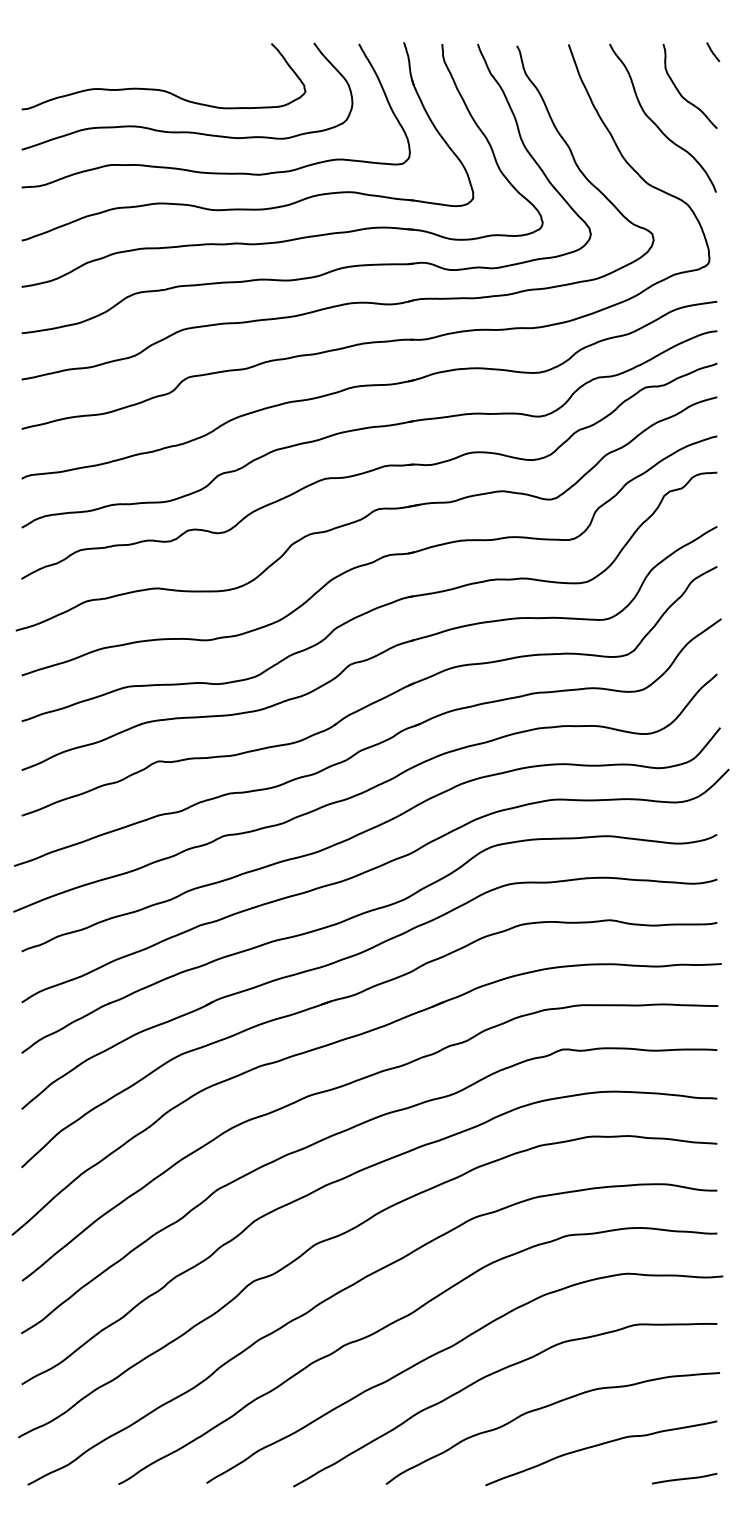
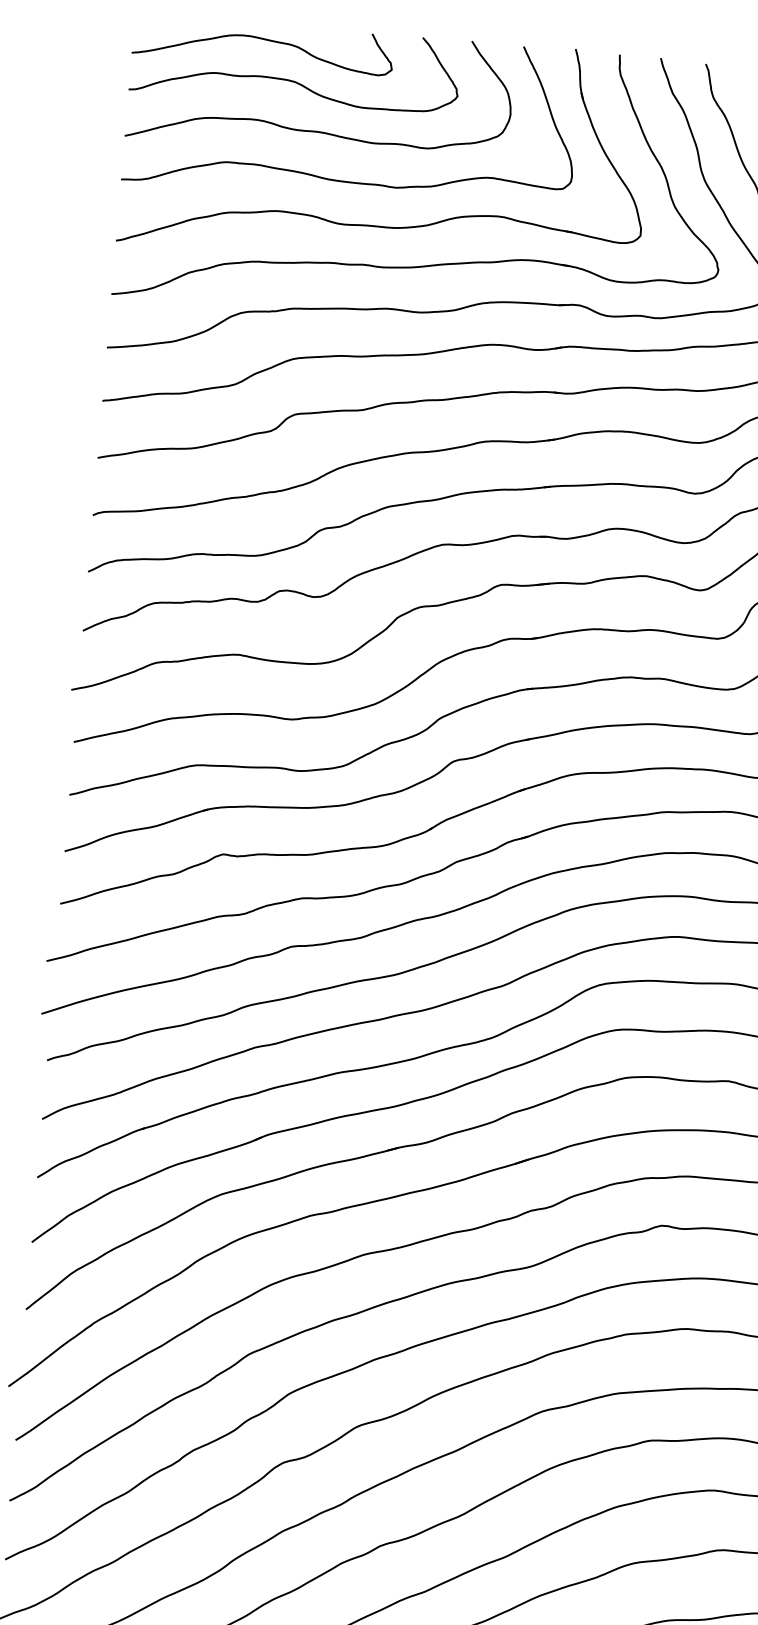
curve: (134, 57) -> (263, 40), added

